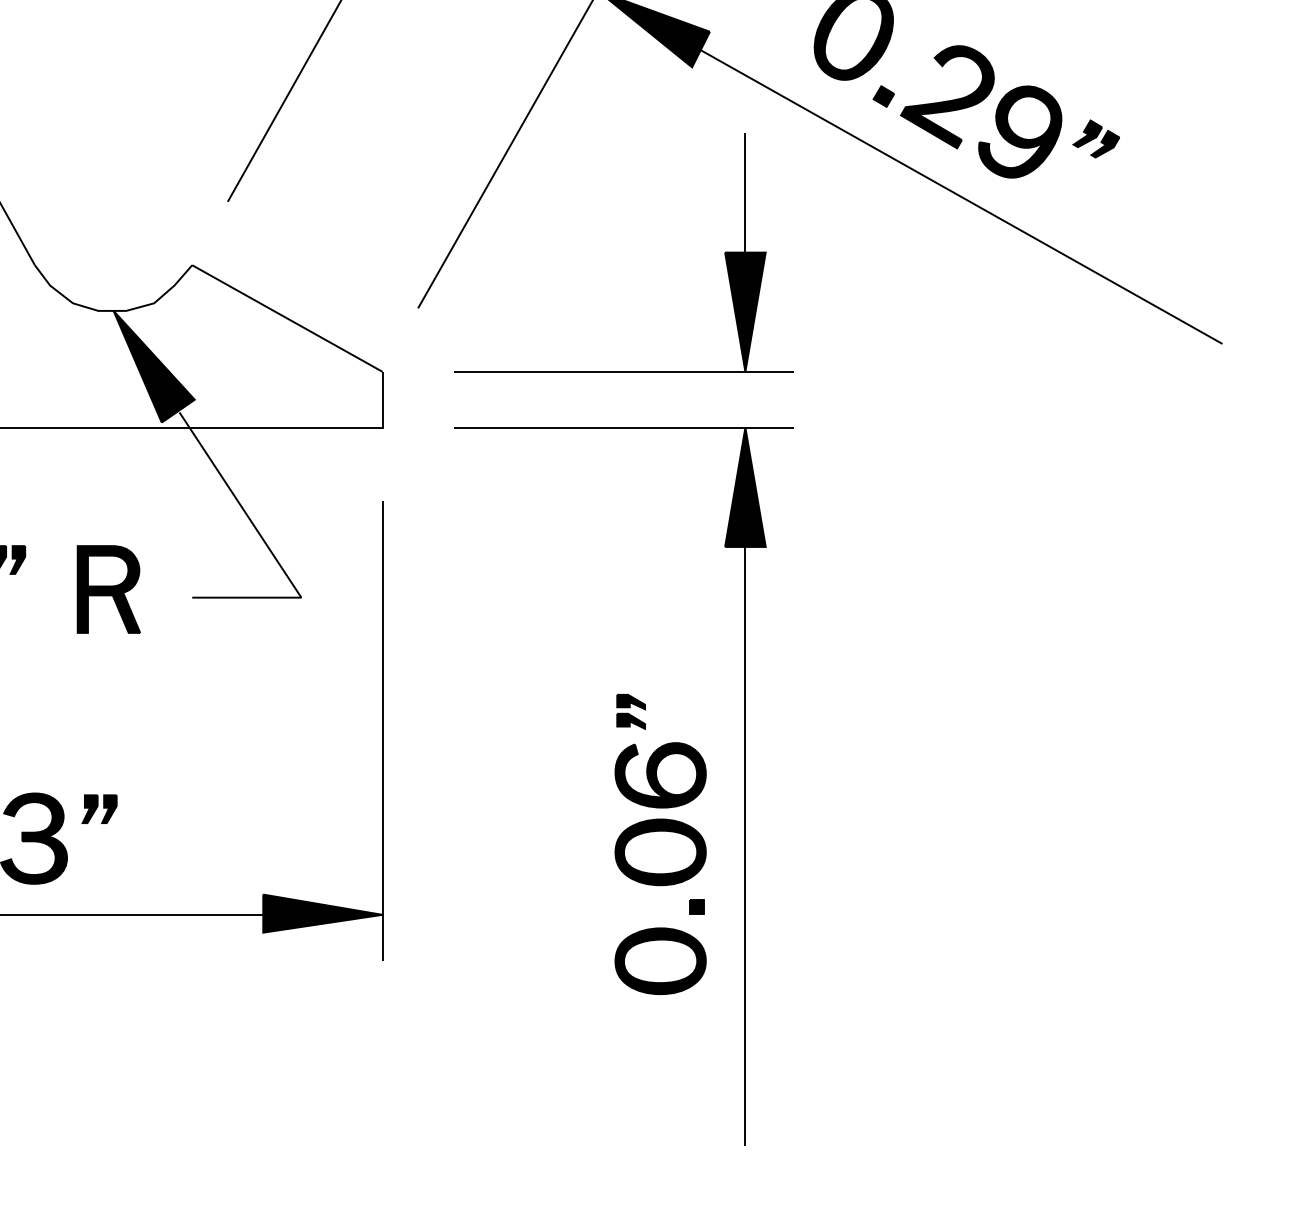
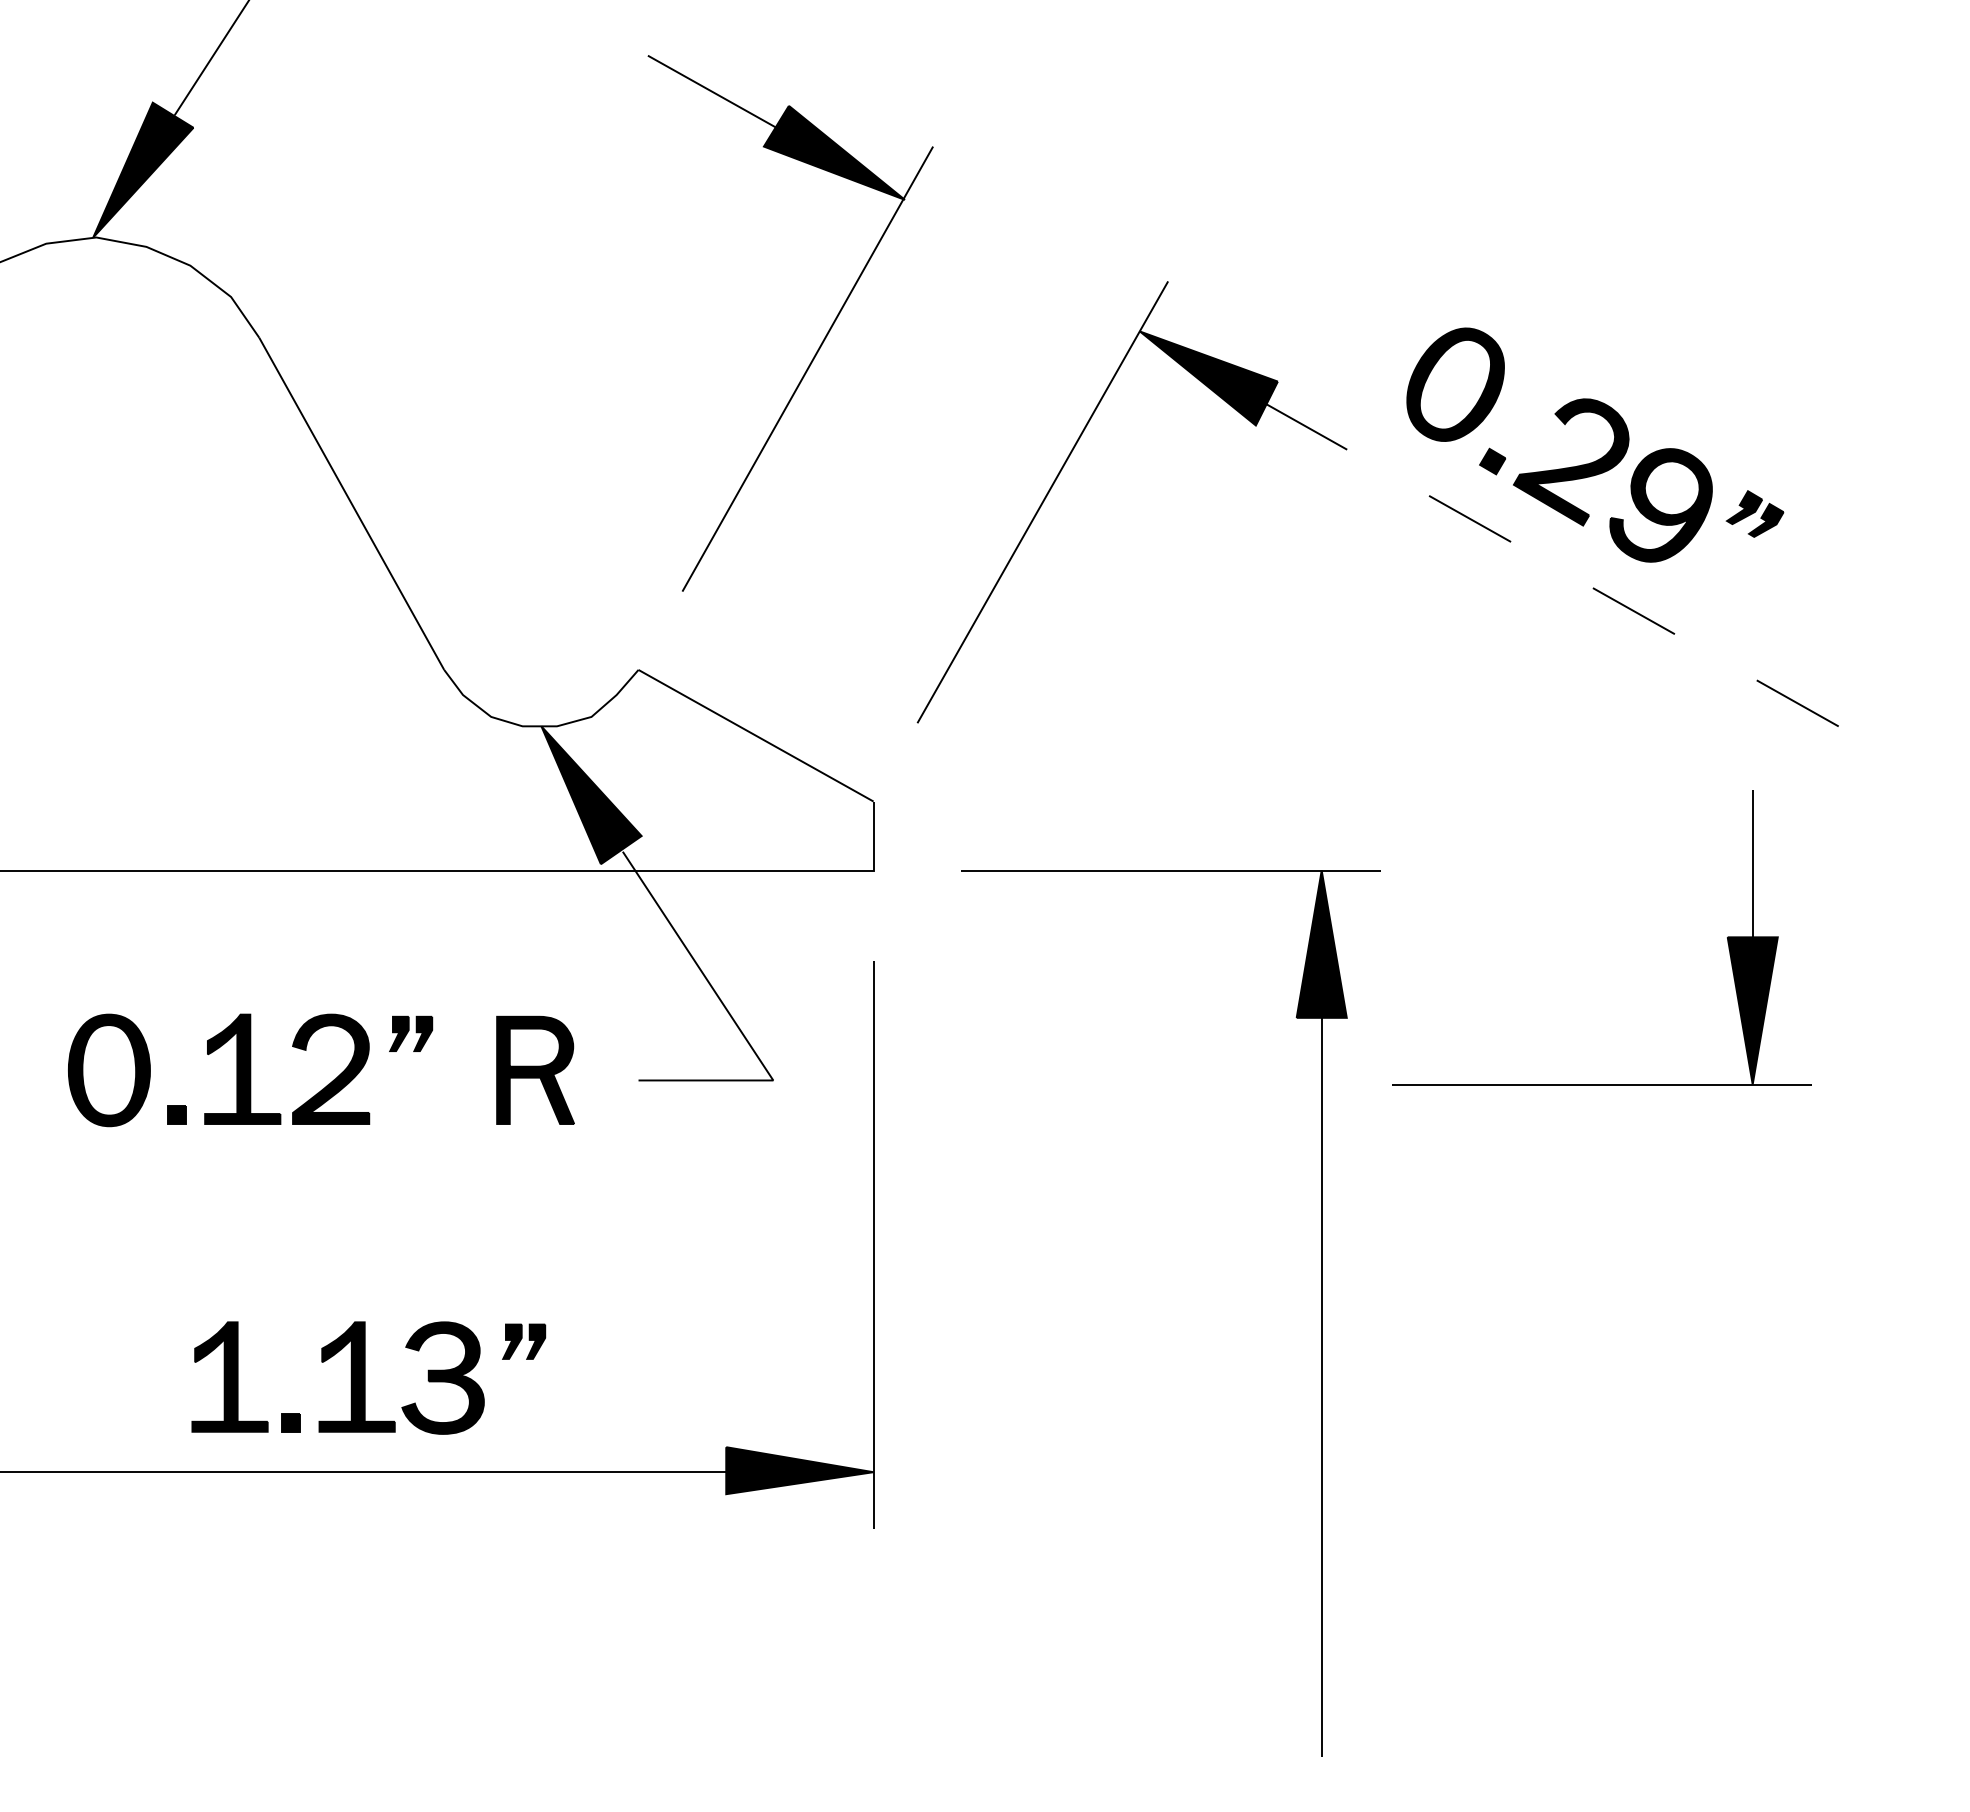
line: (961, 196) -> (1588, 585), solid -> dashed
part: (724, 252) -> (1727, 937), moved
part: (660, 843) -> (1216, 1384), removed

